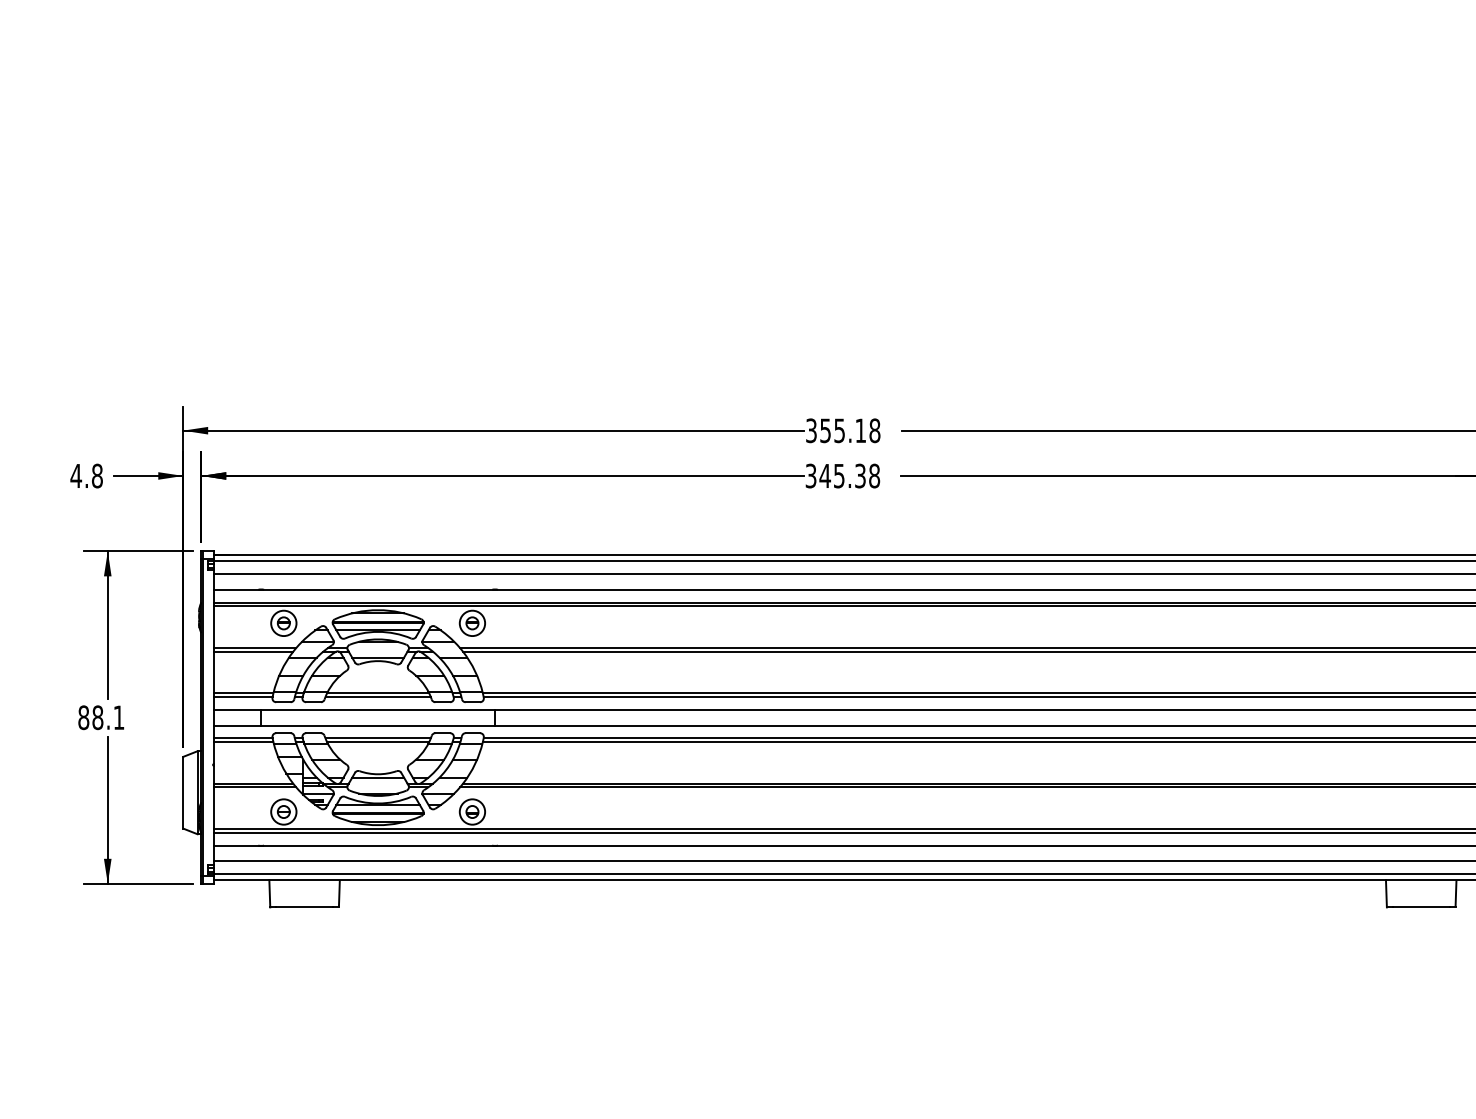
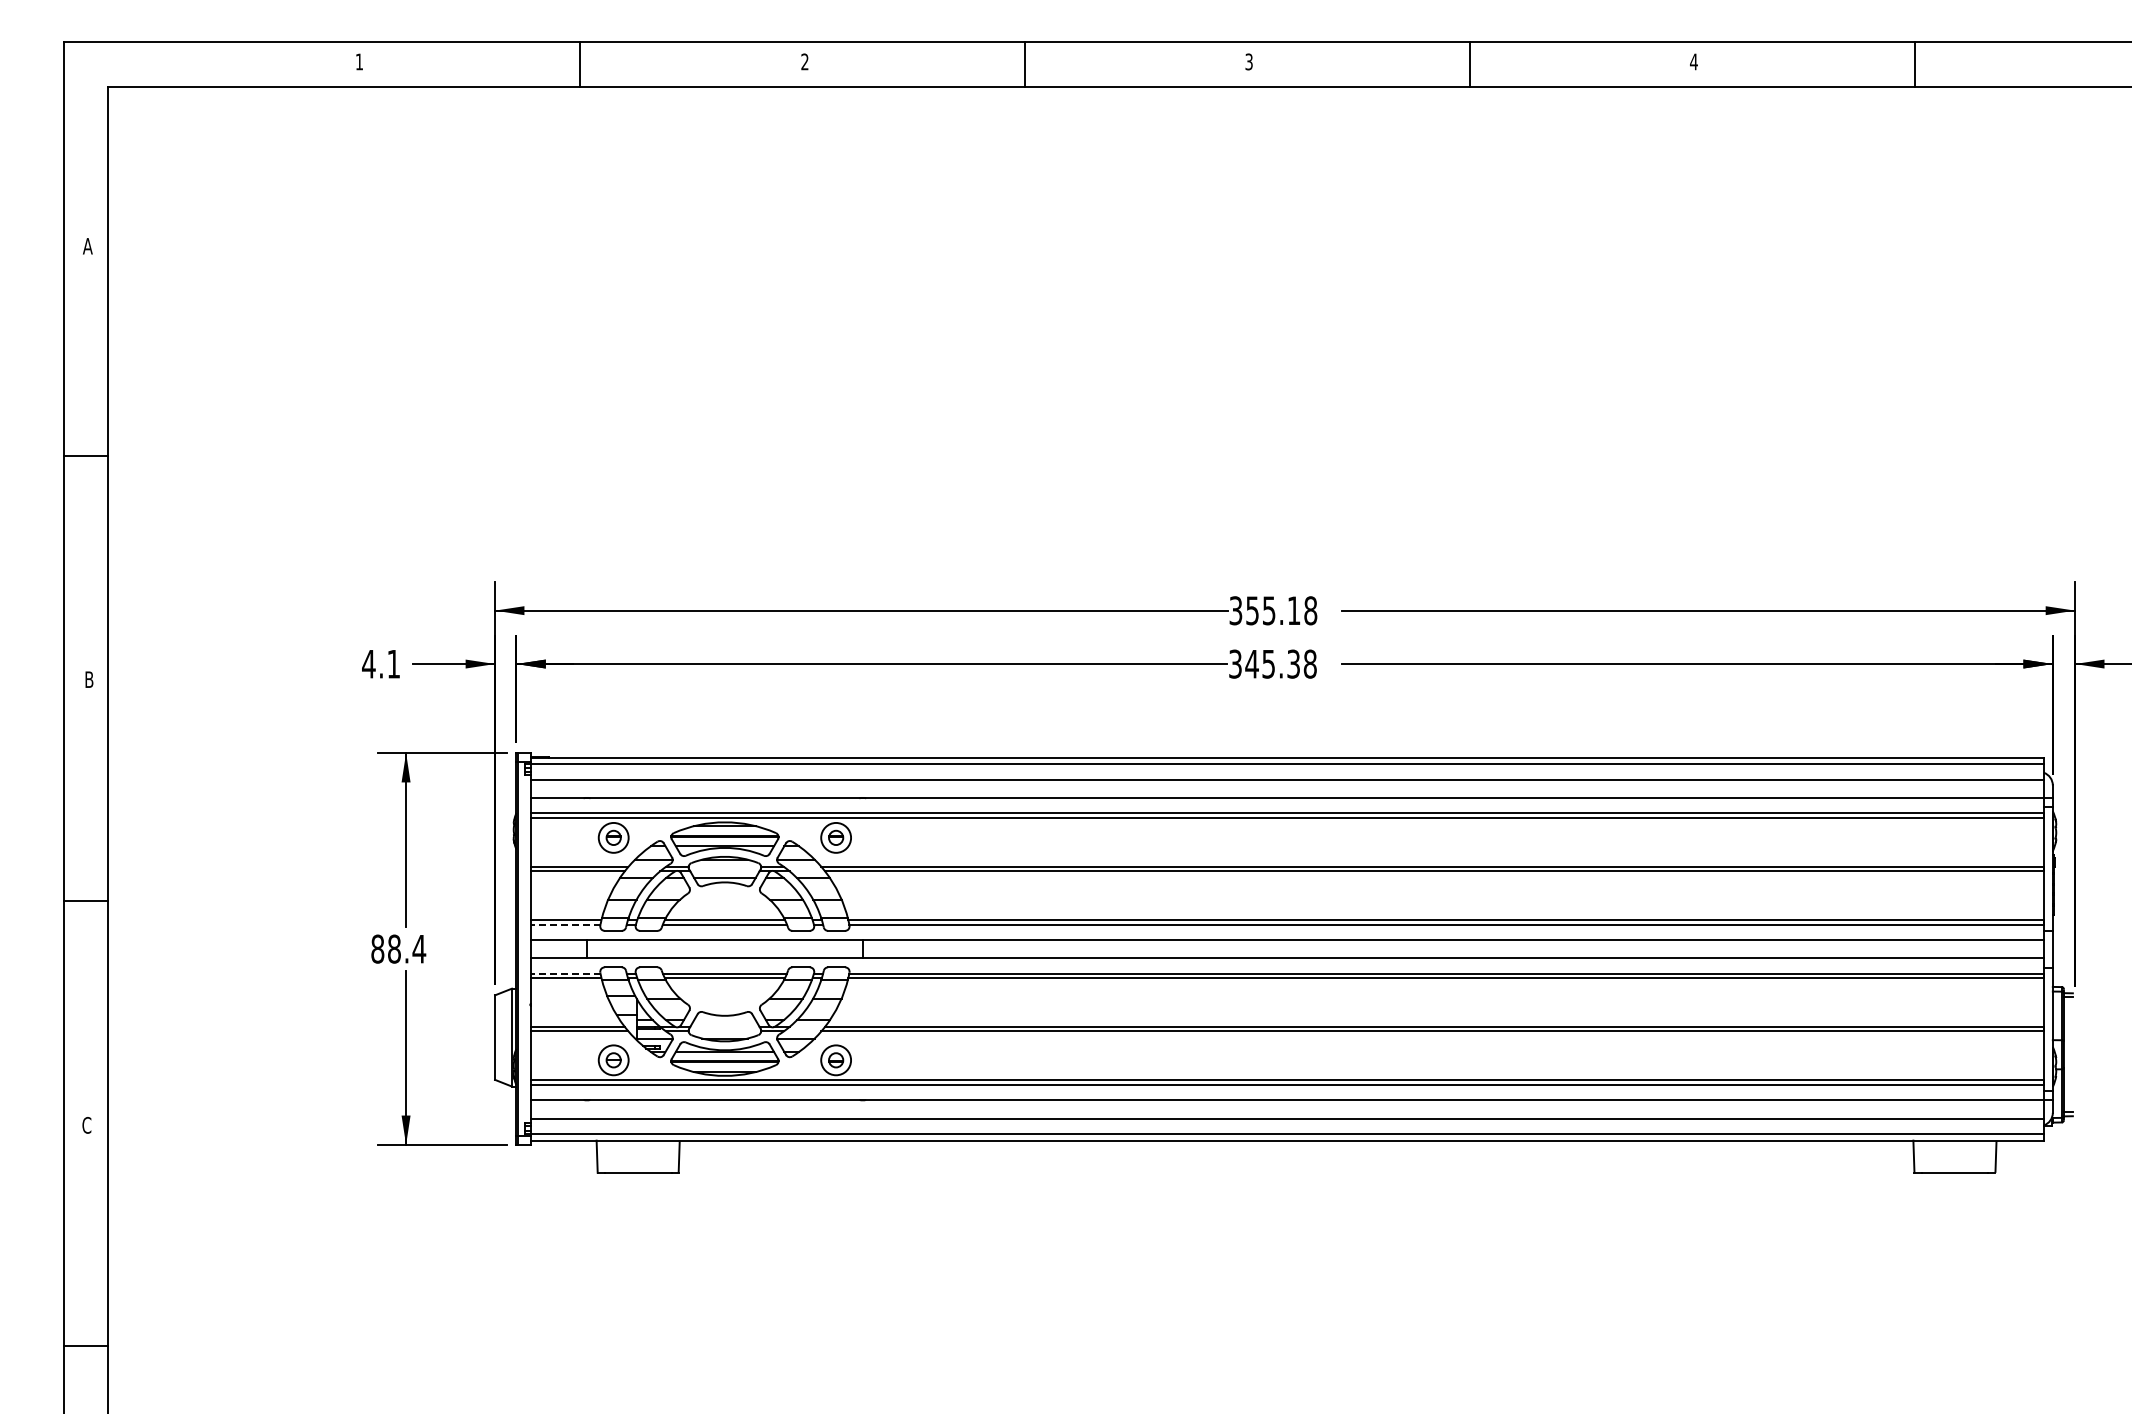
text: (97, 475) -> (393, 663), 4.8 -> 4.1
line: (242, 696) -> (565, 924), solid -> dashed
text: (119, 718) -> (419, 949), 88.1 -> 88.4
line: (242, 738) -> (565, 973), solid -> dashed
line: (377, 777) -> (724, 1019), removed

